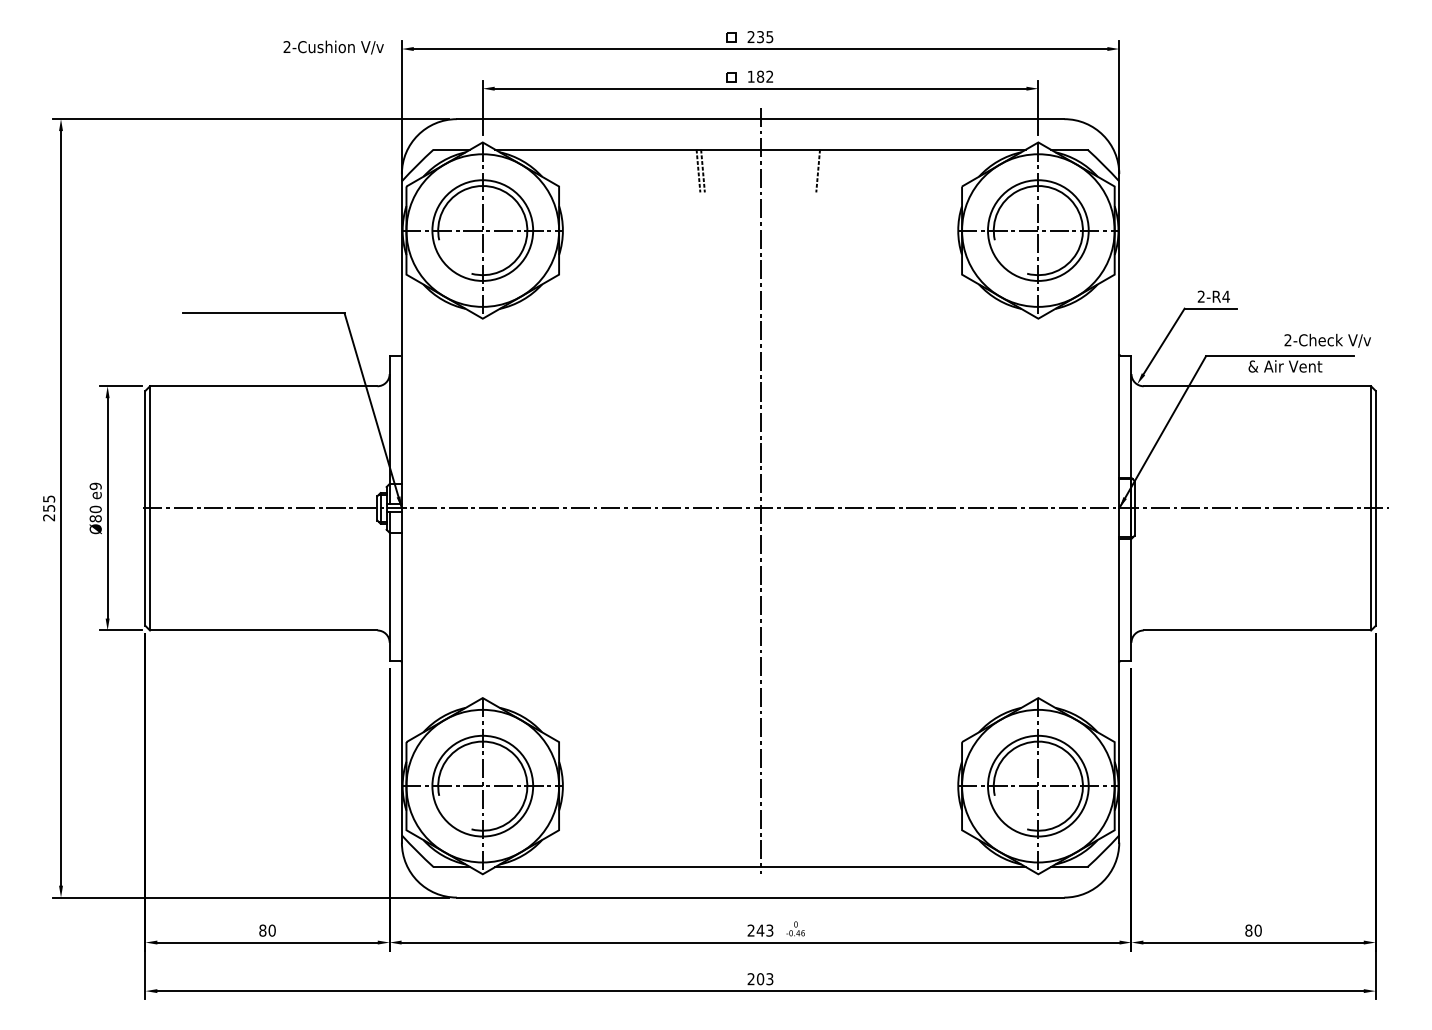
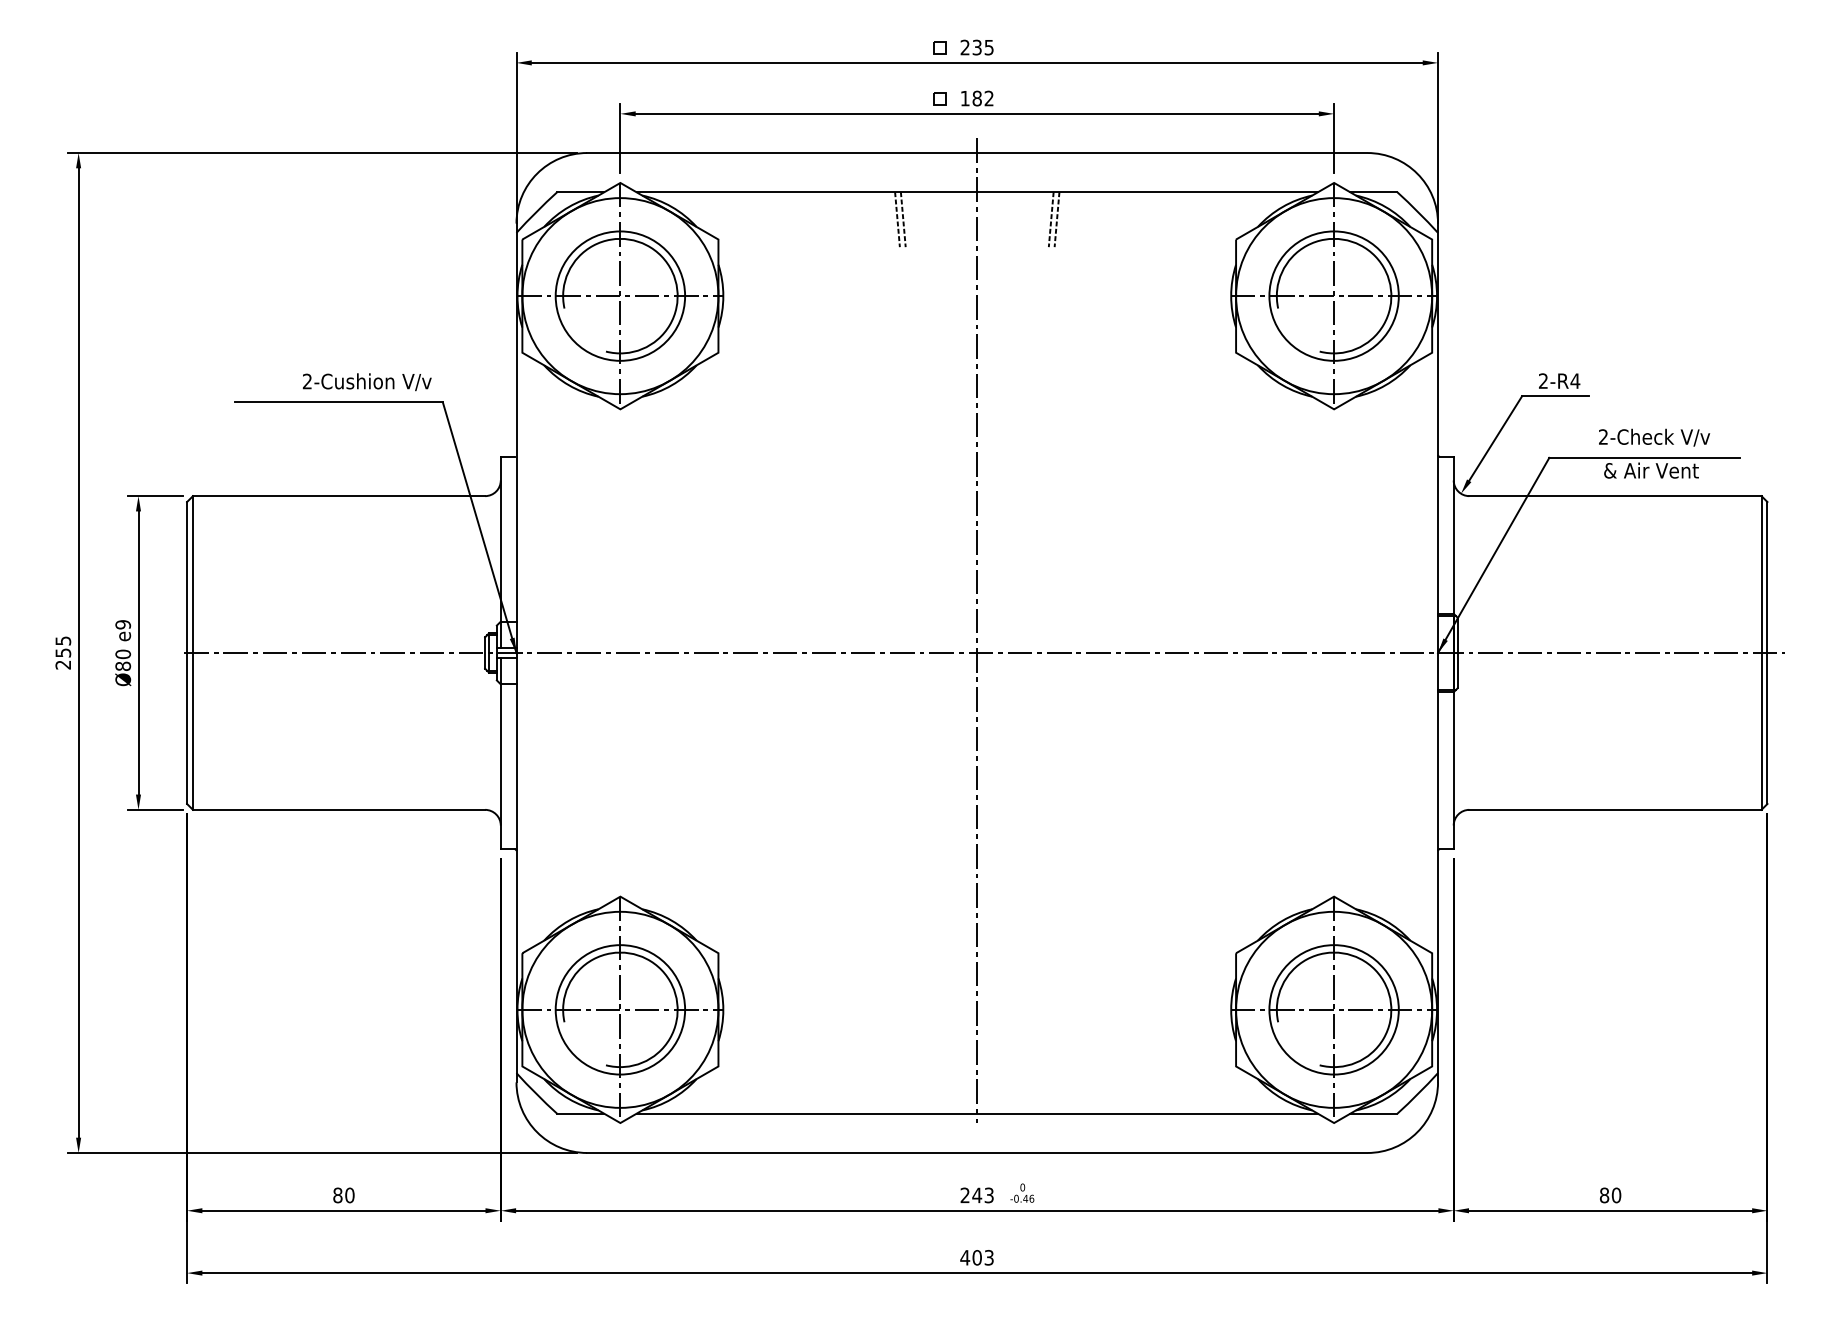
text: (333, 47) -> (366, 382), moved
line: (822, 170) -> (1056, 218), added
text: (1327, 340) -> (1654, 437), moved
text: (750, 979) -> (964, 1258), 203 -> 403

